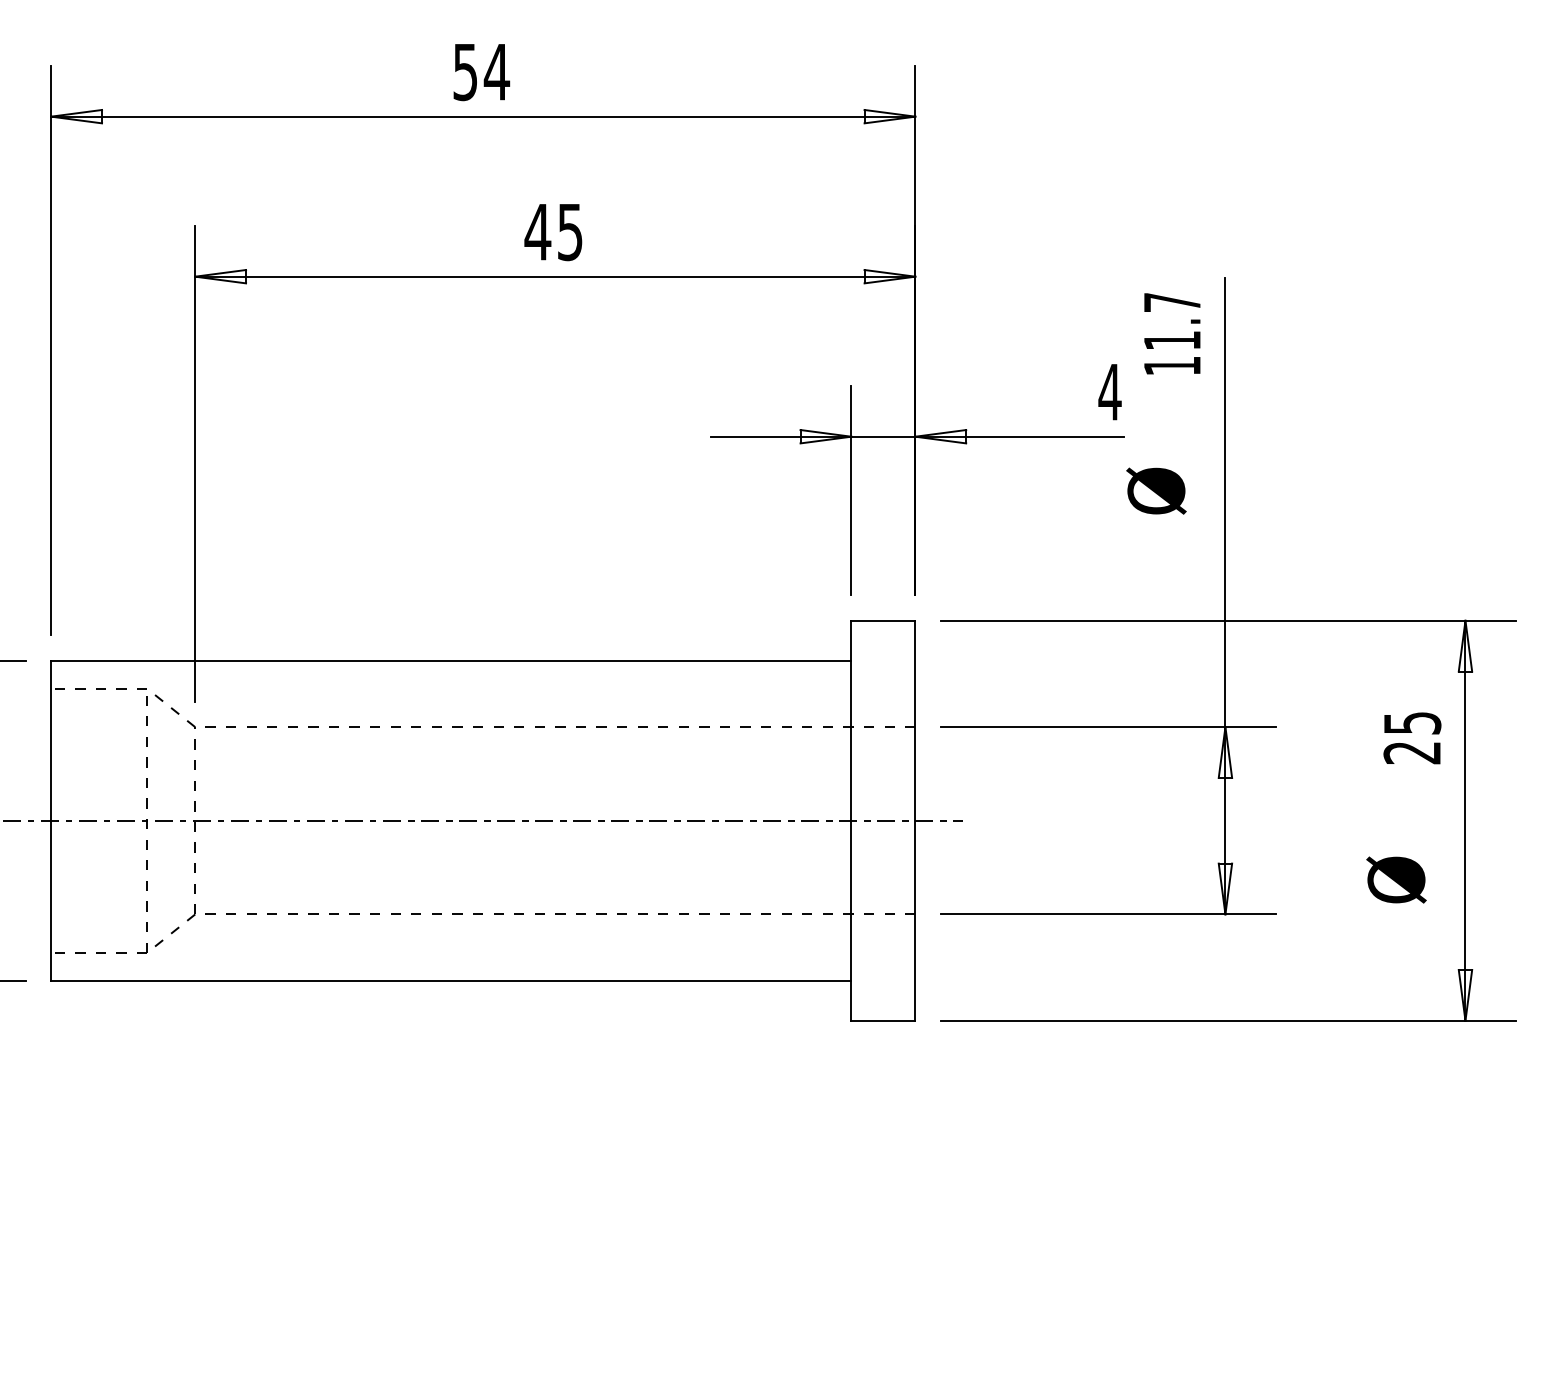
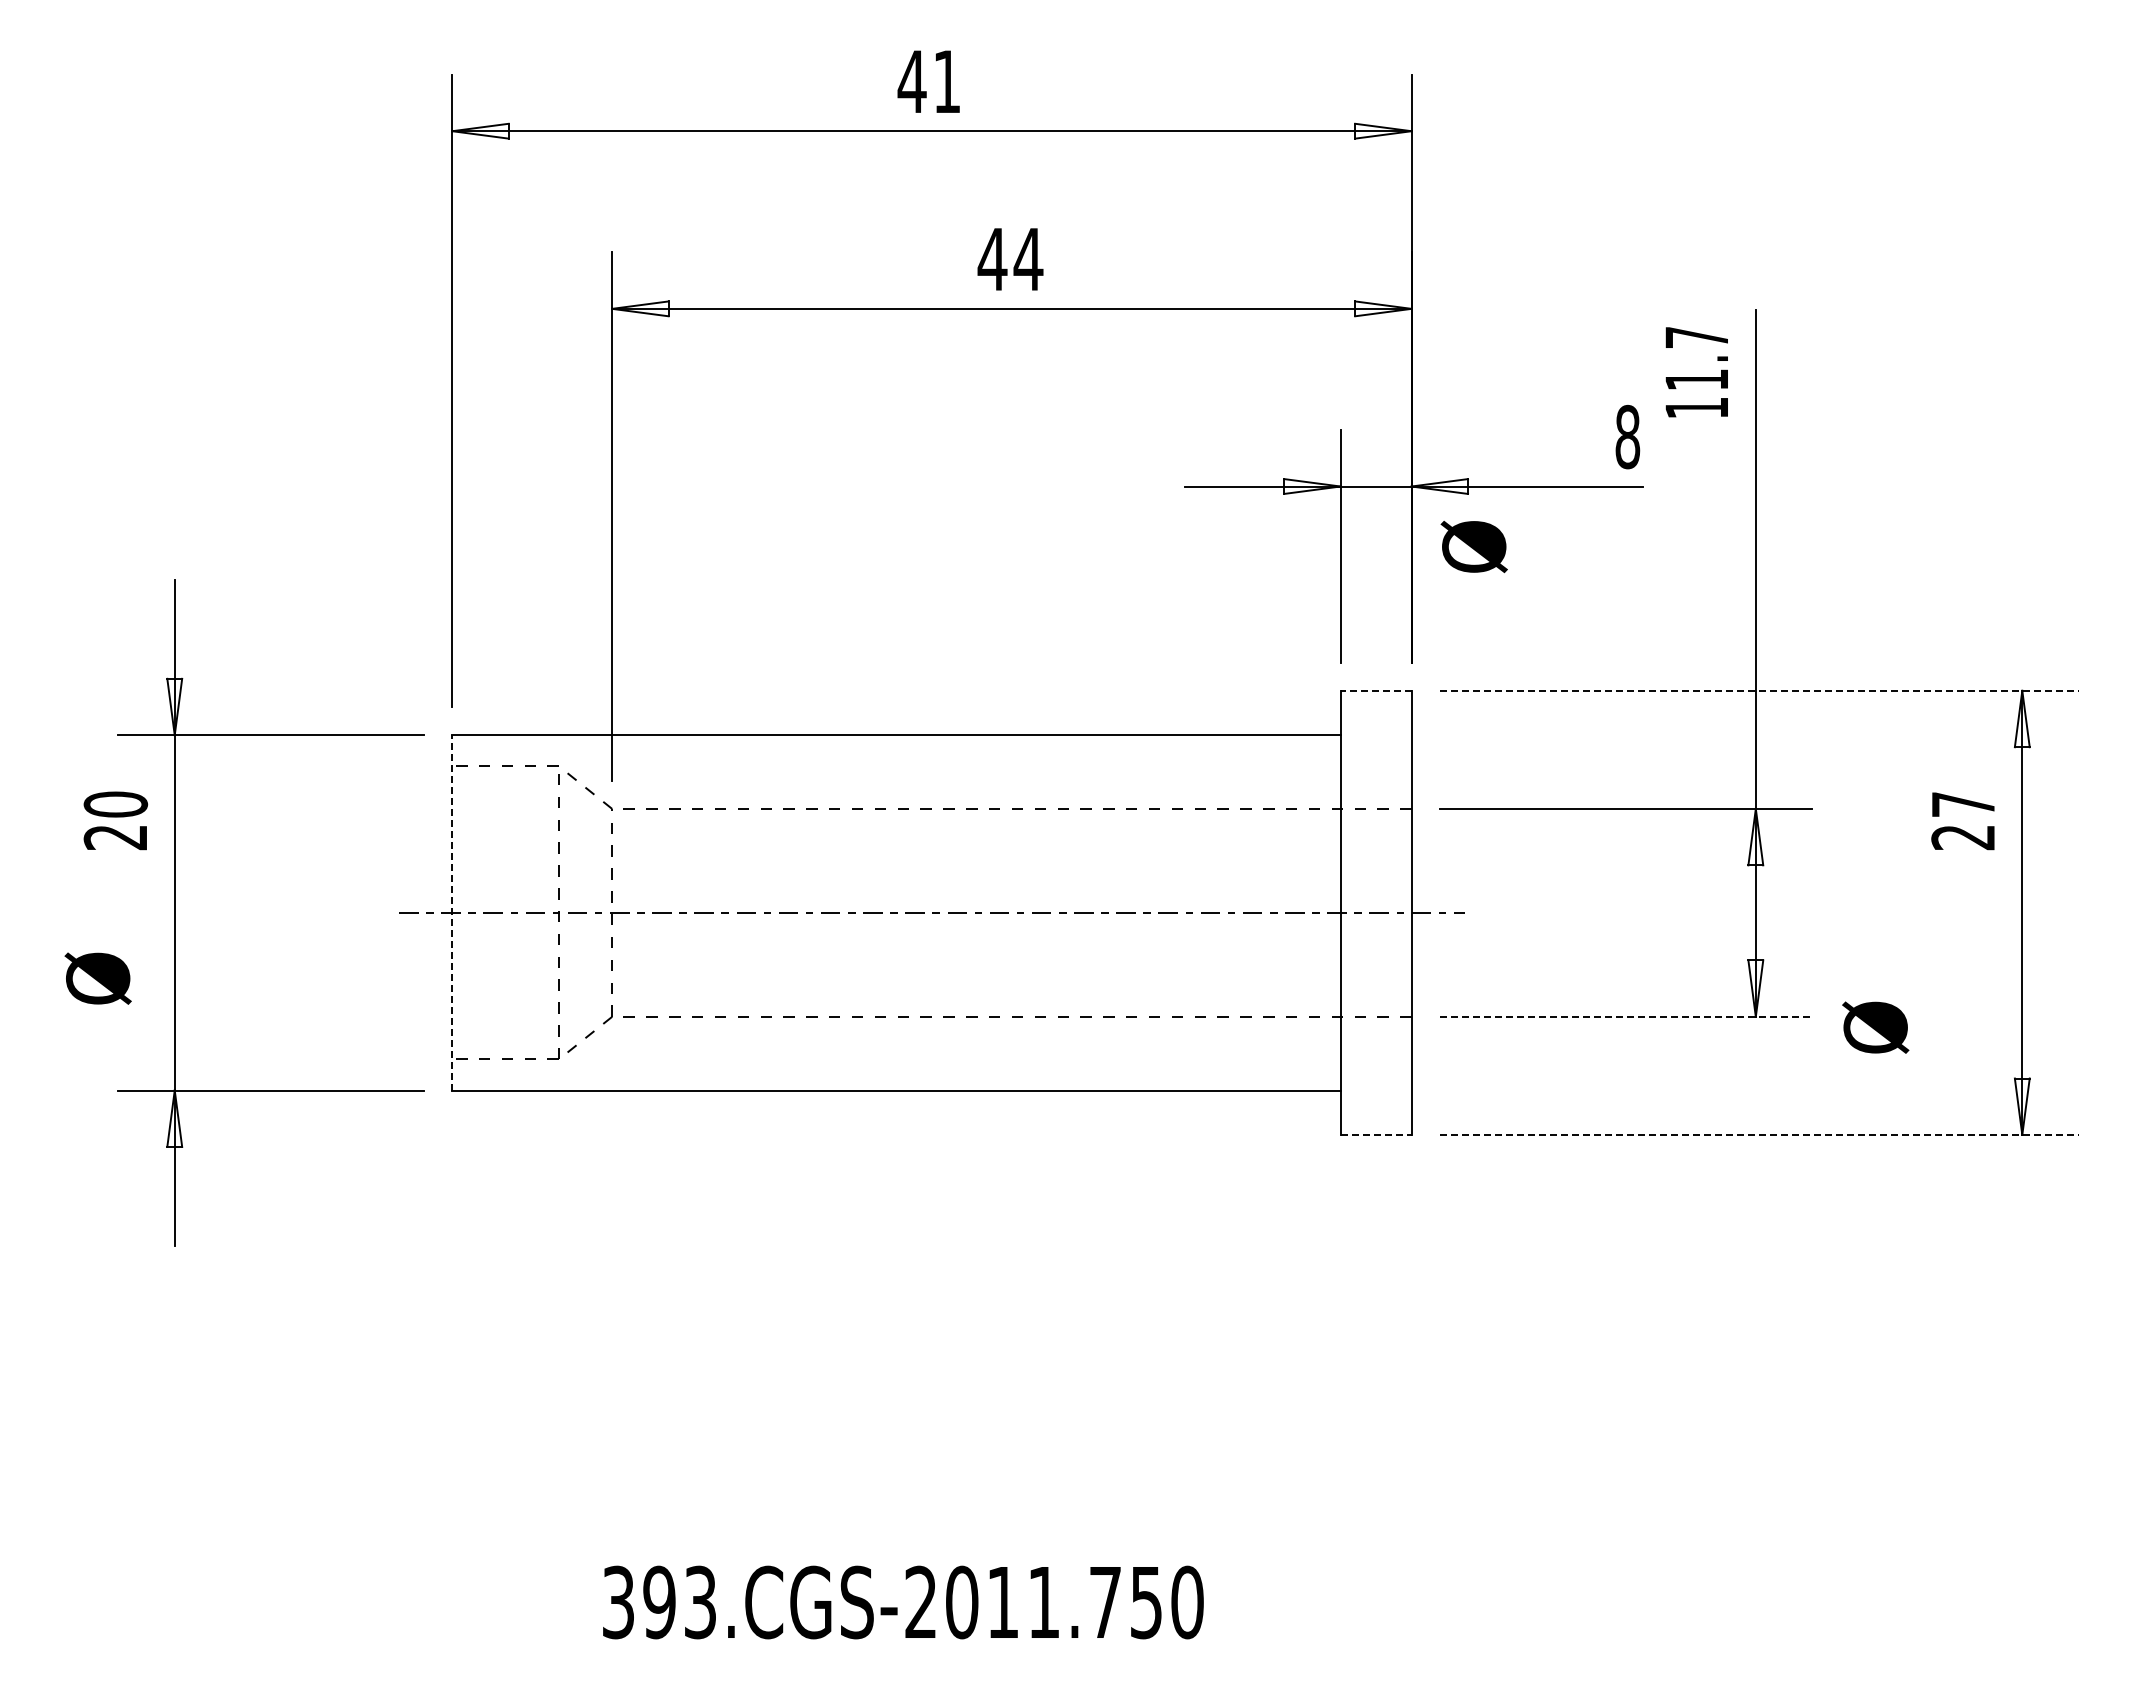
text: (481, 71) -> (929, 81), 54 -> 41
text: (570, 232) -> (1028, 259), 45 -> 44
text: (1109, 391) -> (1627, 436), 4 -> 8
text: (1155, 490) -> (1473, 546), moved
line: (883, 620) -> (1376, 690), solid -> dashed
line: (1228, 620) -> (1759, 690), solid -> dashed
text: (1412, 723) -> (1963, 804), 25 -> 27
line: (51, 820) -> (452, 912), solid -> dashed
text: (1396, 879) -> (1875, 1027), moved
line: (1108, 914) -> (1626, 1016), solid -> dashed
line: (883, 1020) -> (1376, 1134), solid -> dashed
line: (1228, 1020) -> (1759, 1134), solid -> dashed

